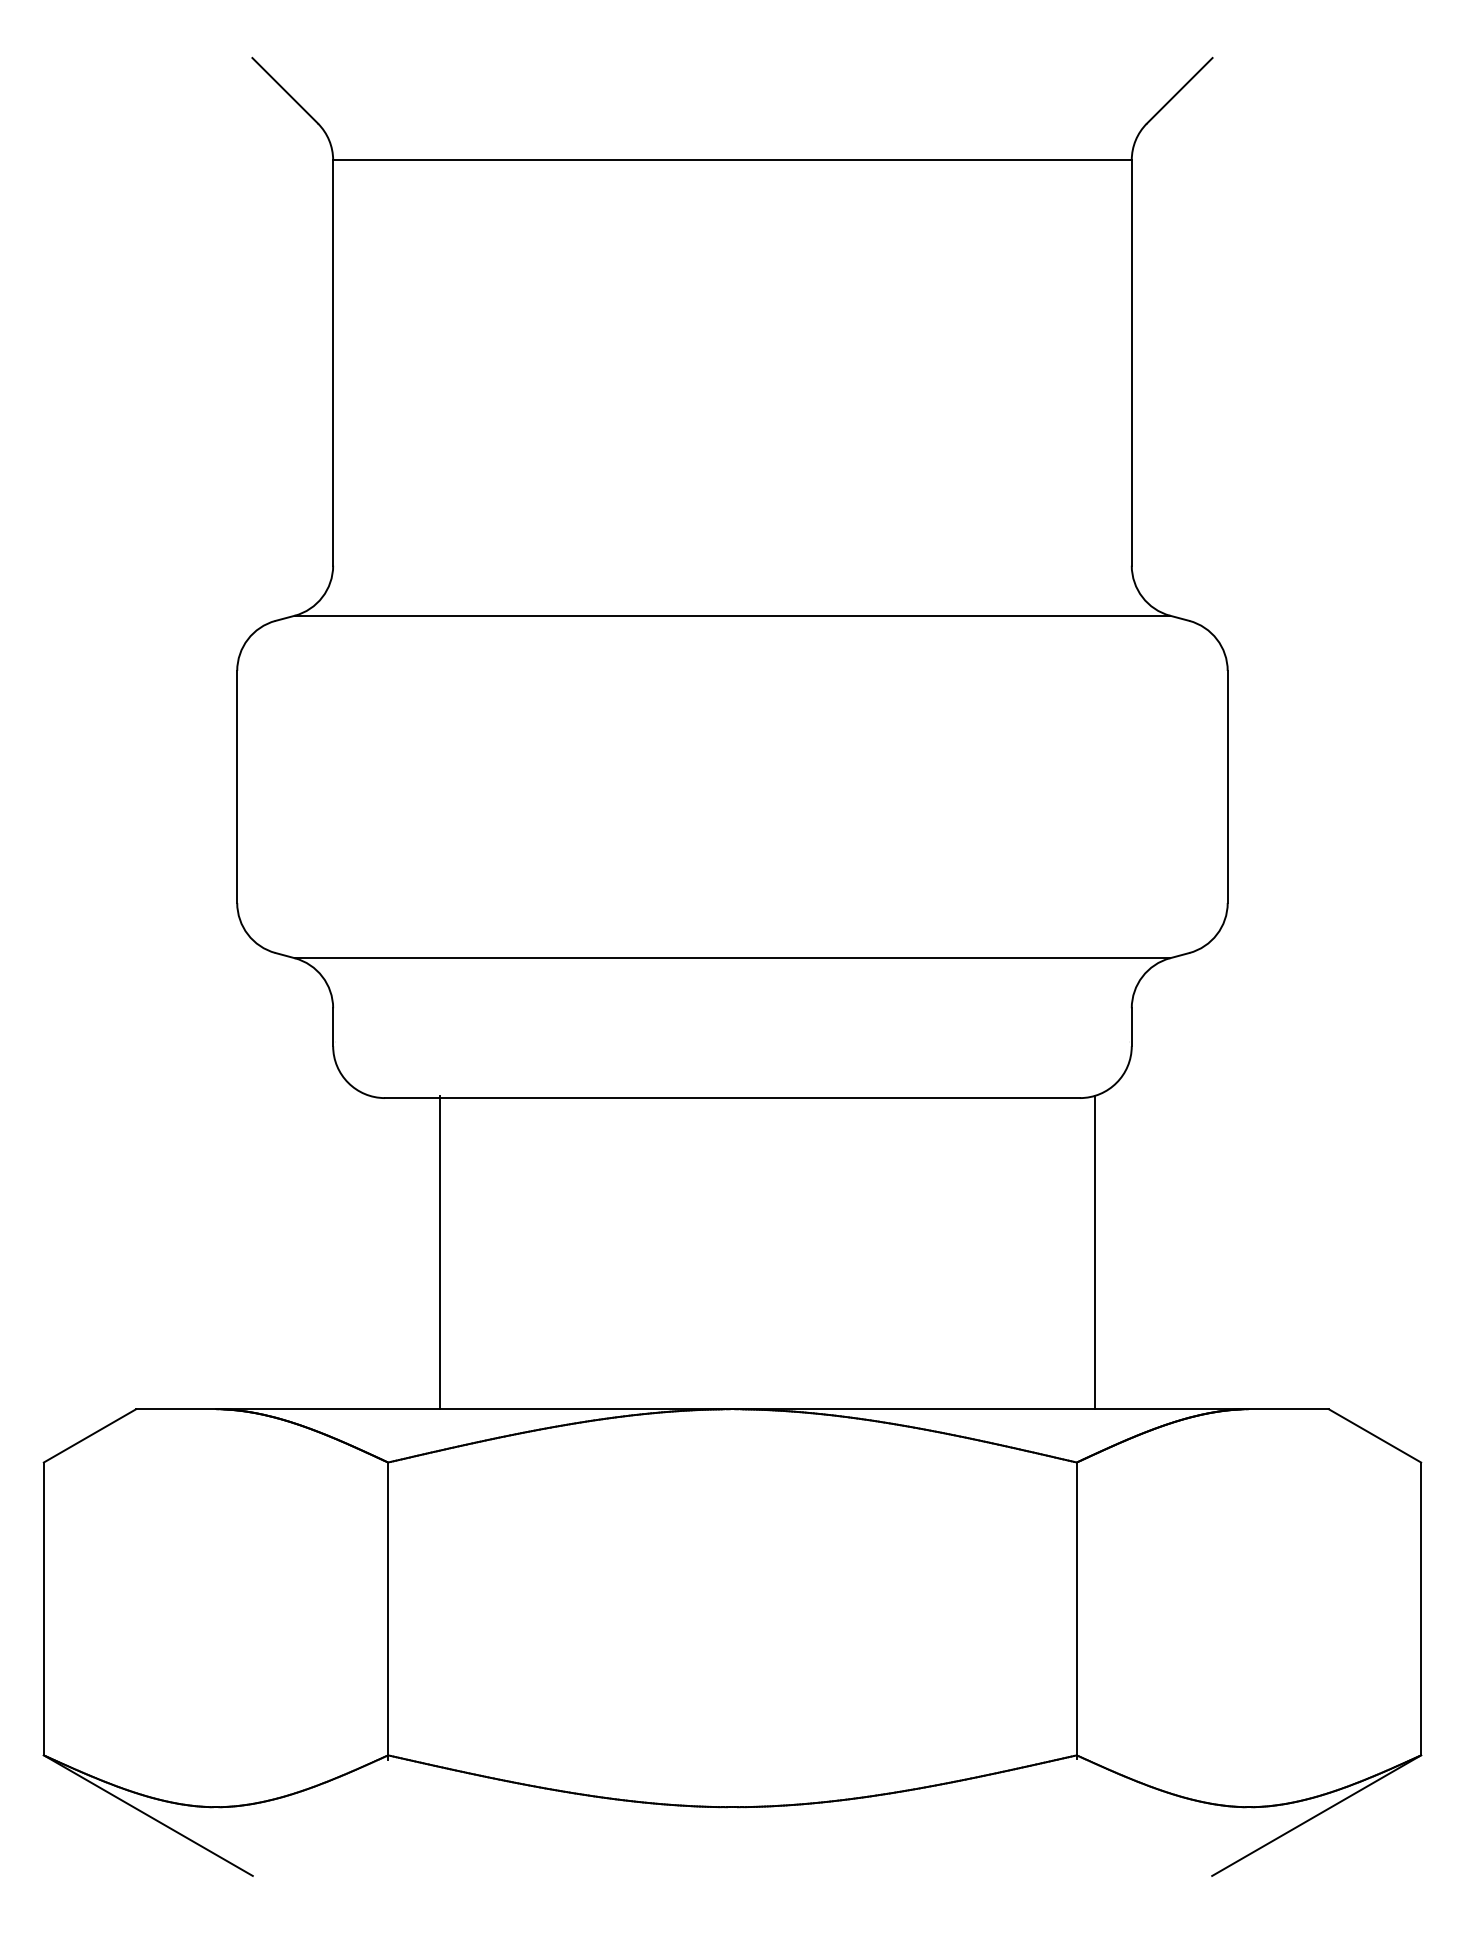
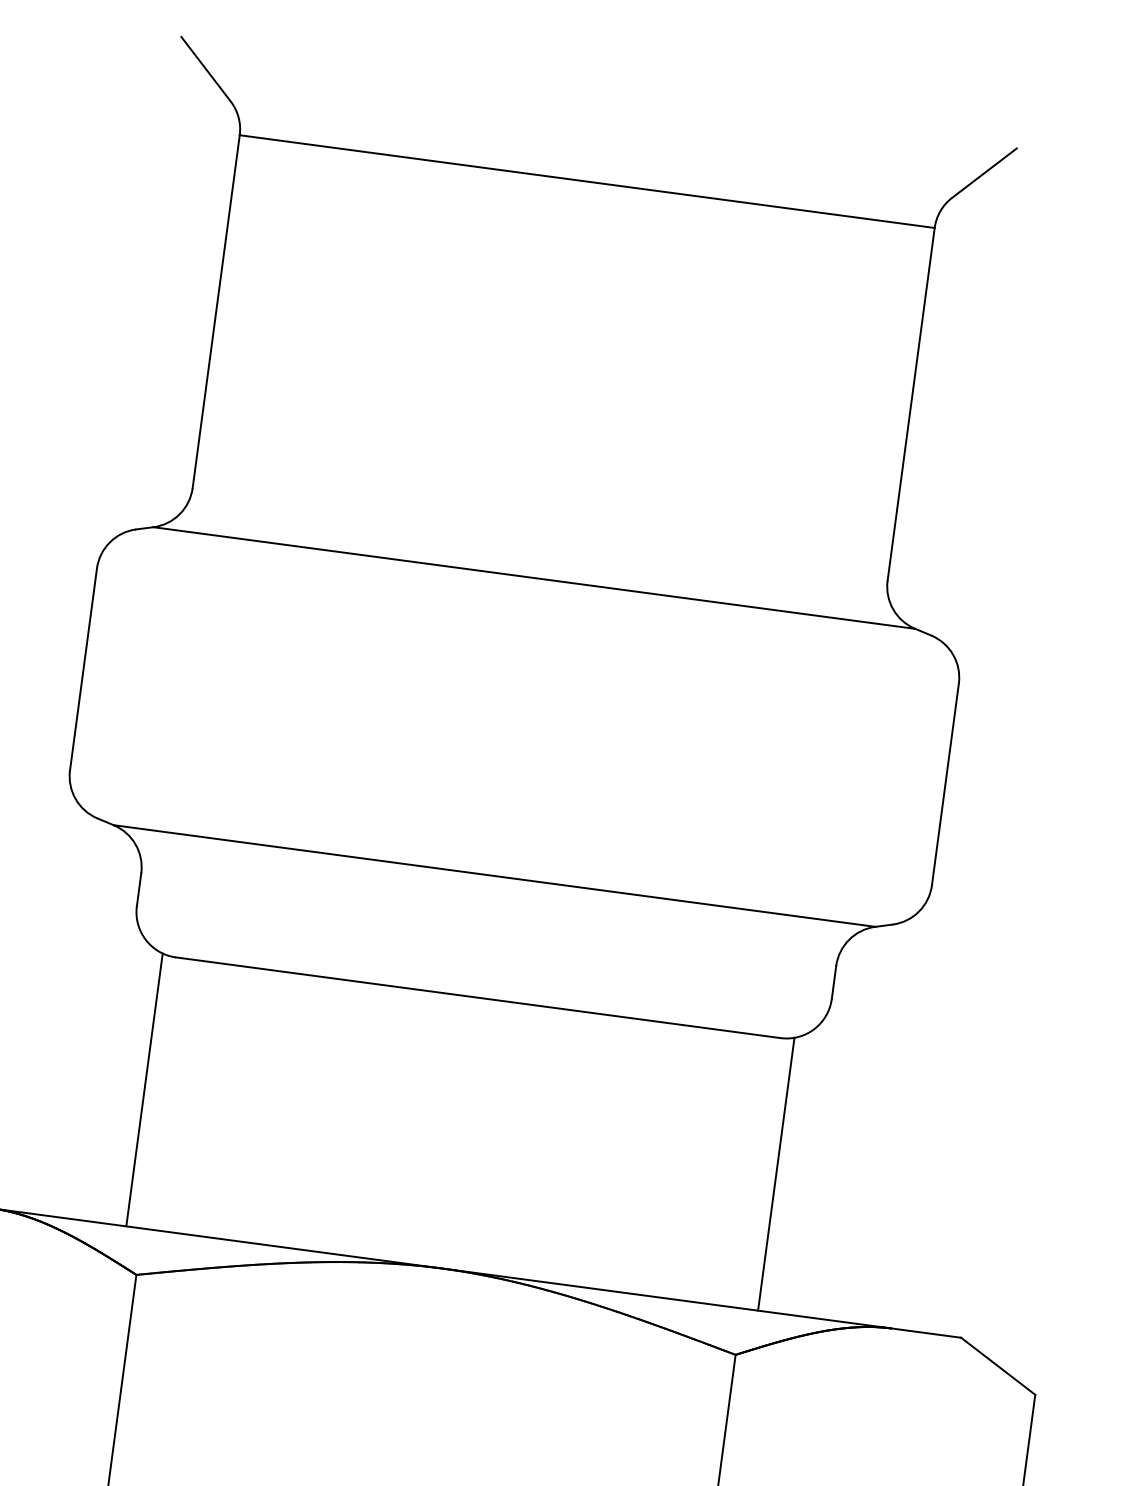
line: (440, 1252) -> (144, 1089), moved

